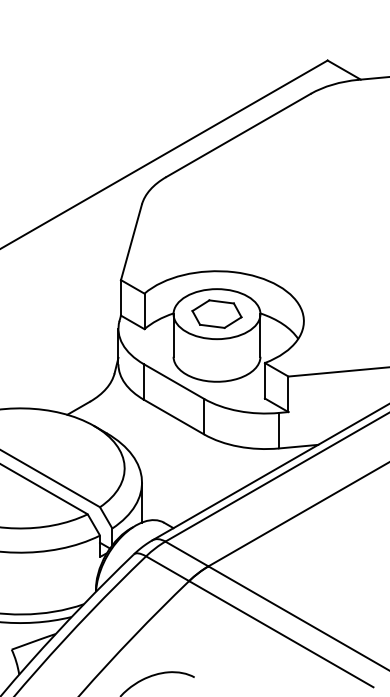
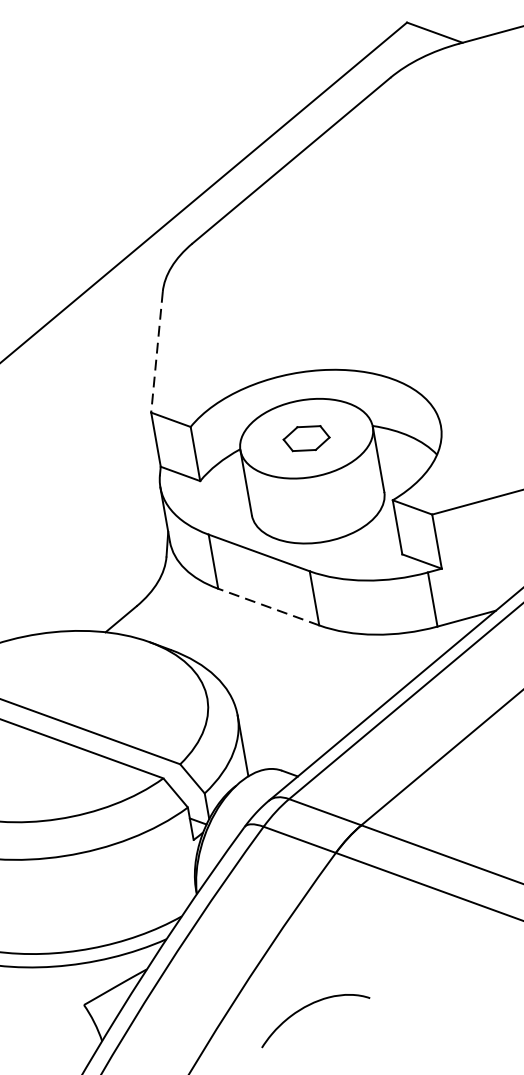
line: (131, 242) -> (157, 352), solid -> dashed
part: (216, 313) -> (305, 437), size x0.6
line: (174, 417) -> (269, 607), solid -> dashed

